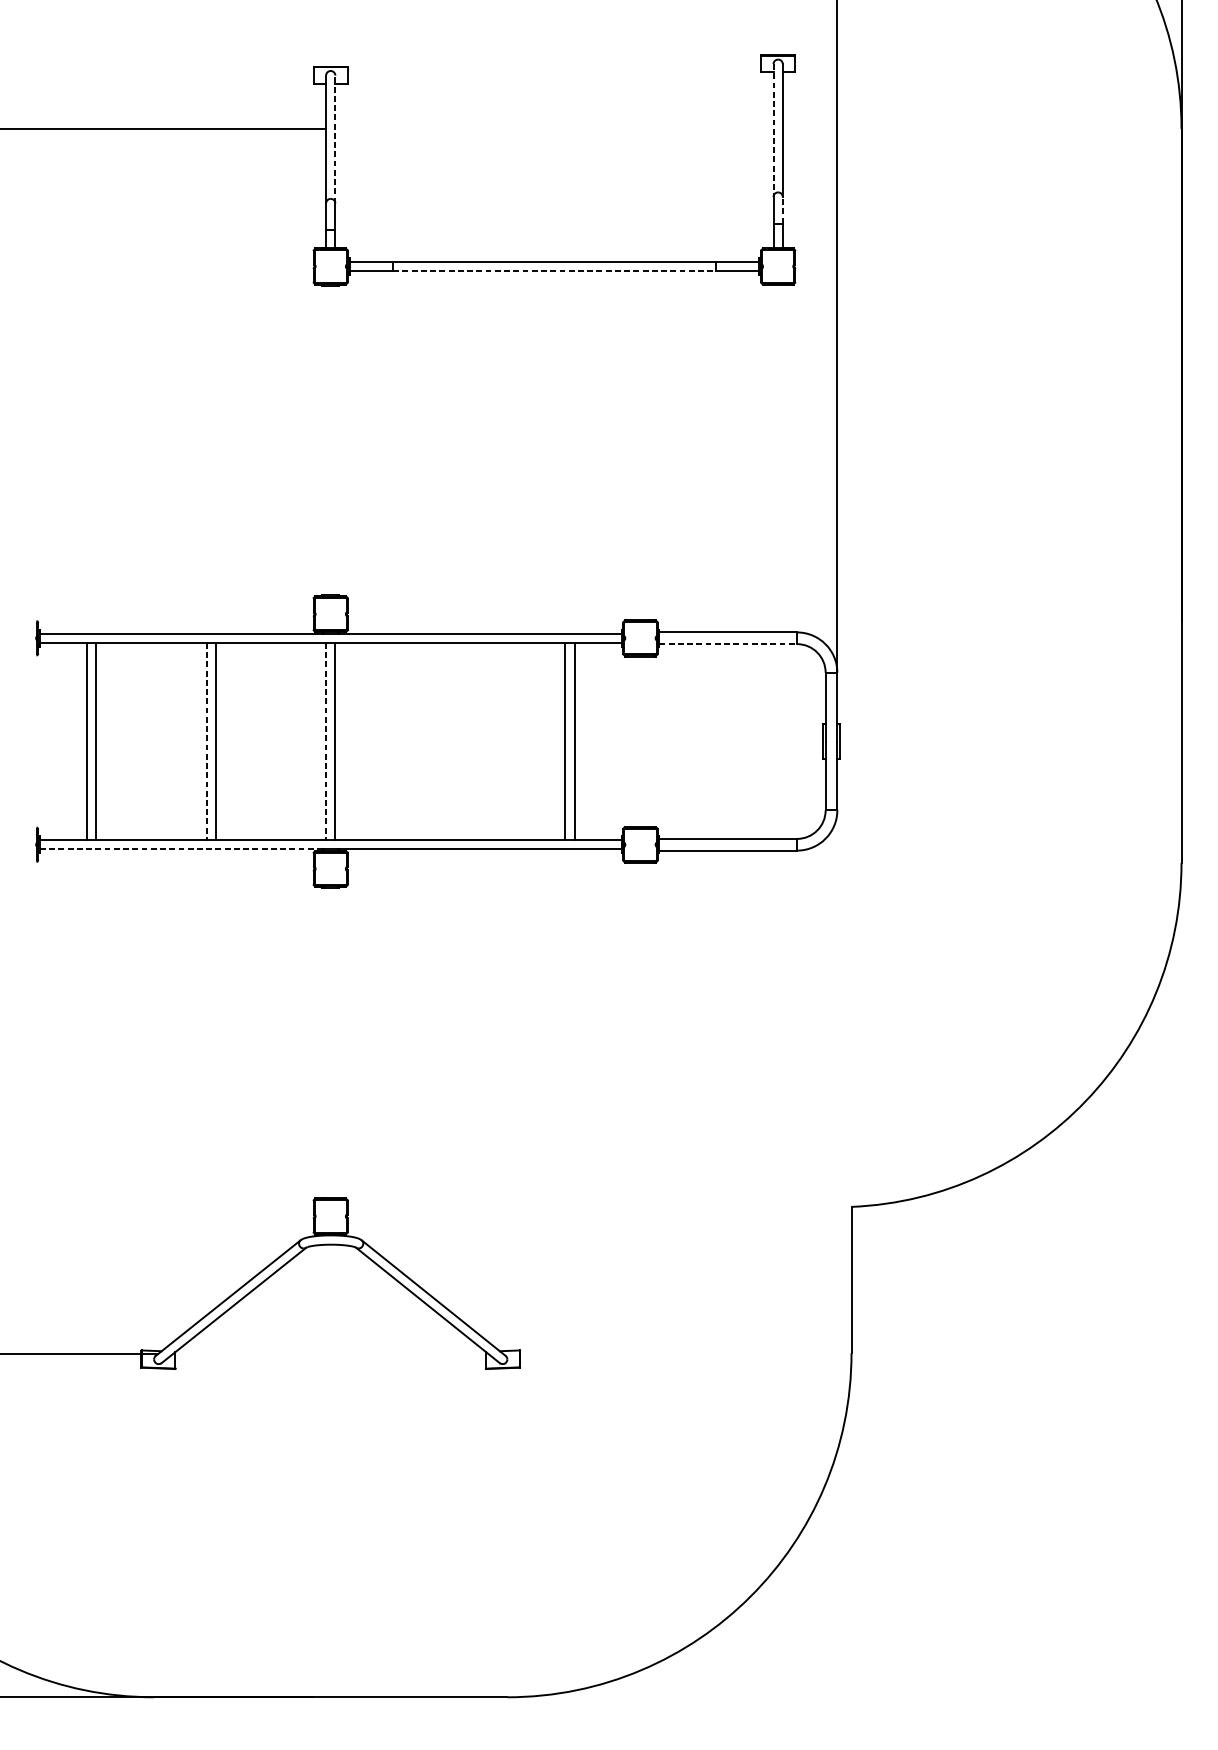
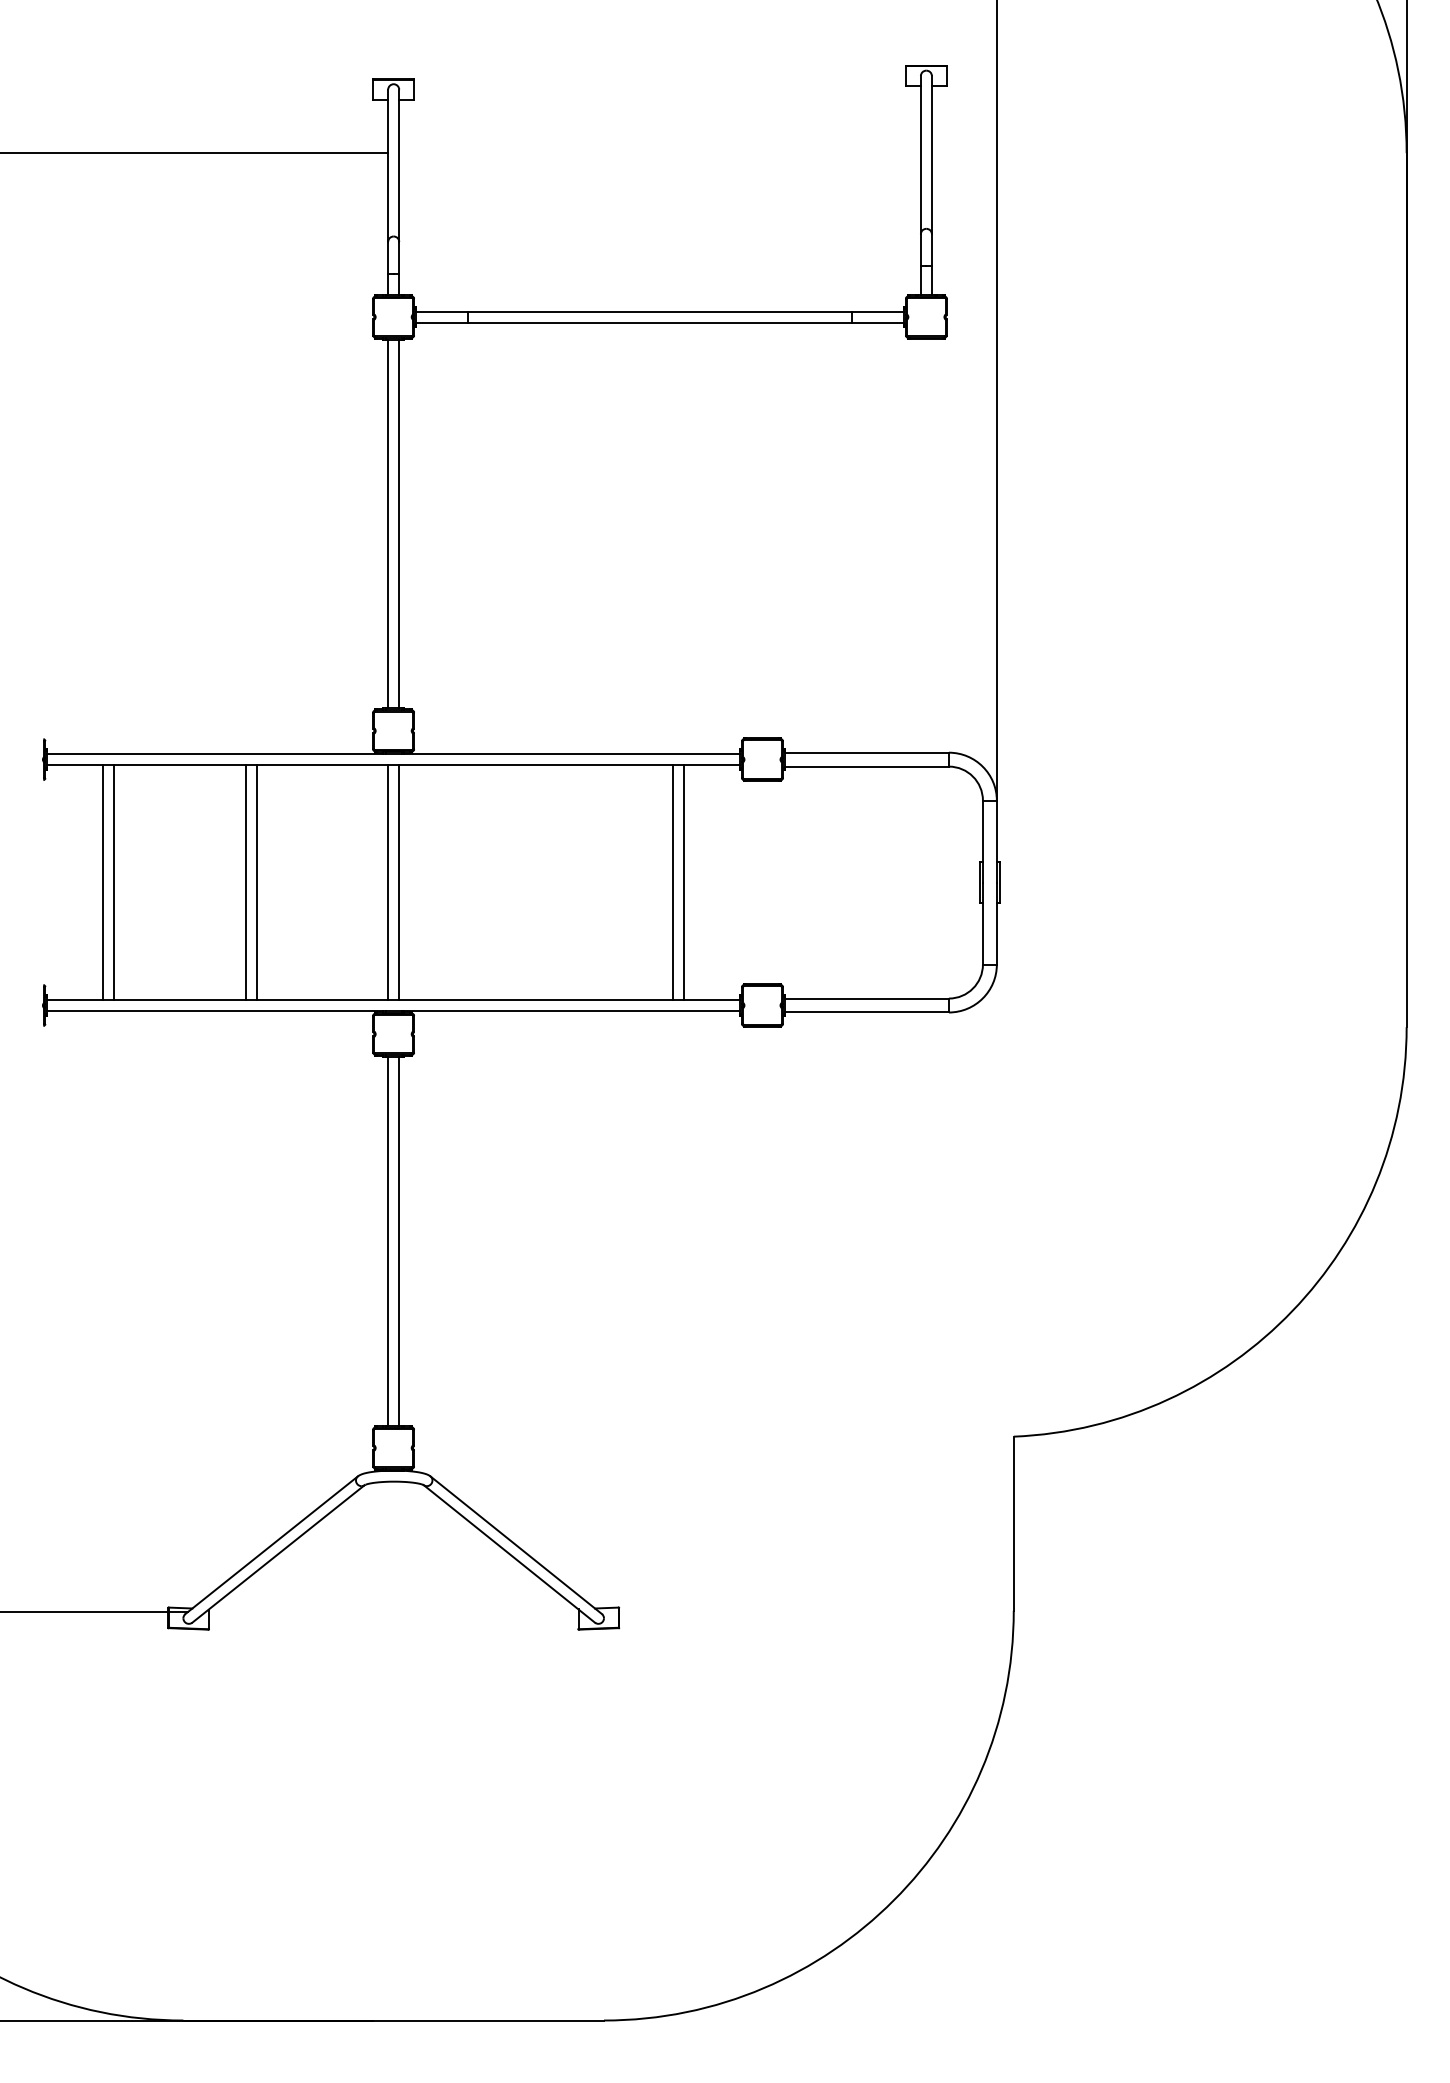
line: (773, 130) -> (920, 155), dashed -> solid
line: (335, 139) -> (399, 165), dashed -> solid
line: (782, 210) -> (931, 250), dashed -> solid
line: (554, 271) -> (660, 322), dashed -> solid
line: (326, 439) -> (388, 523), added
line: (335, 439) -> (399, 523), added
line: (727, 644) -> (866, 766), dashed -> solid
line: (206, 742) -> (245, 883), dashed -> solid
line: (326, 742) -> (388, 883), dashed -> solid
line: (181, 849) -> (215, 1011), dashed -> solid
line: (326, 1042) -> (388, 1240), added
line: (335, 1042) -> (399, 1240), added

